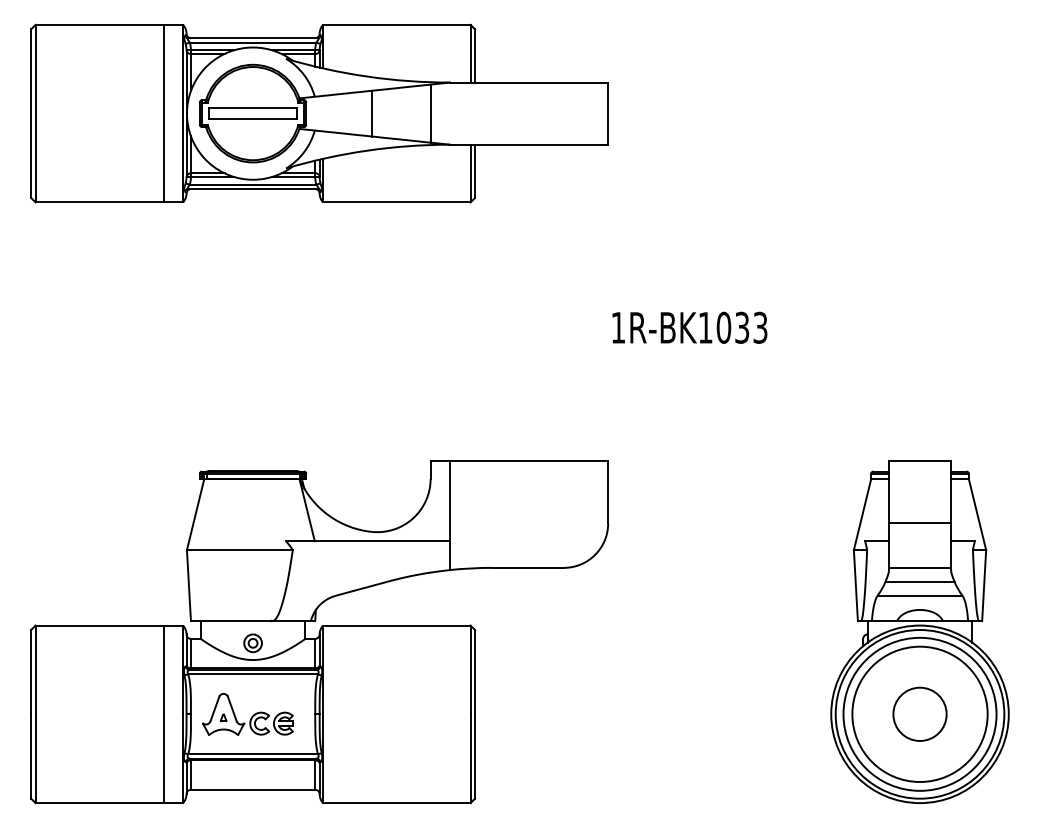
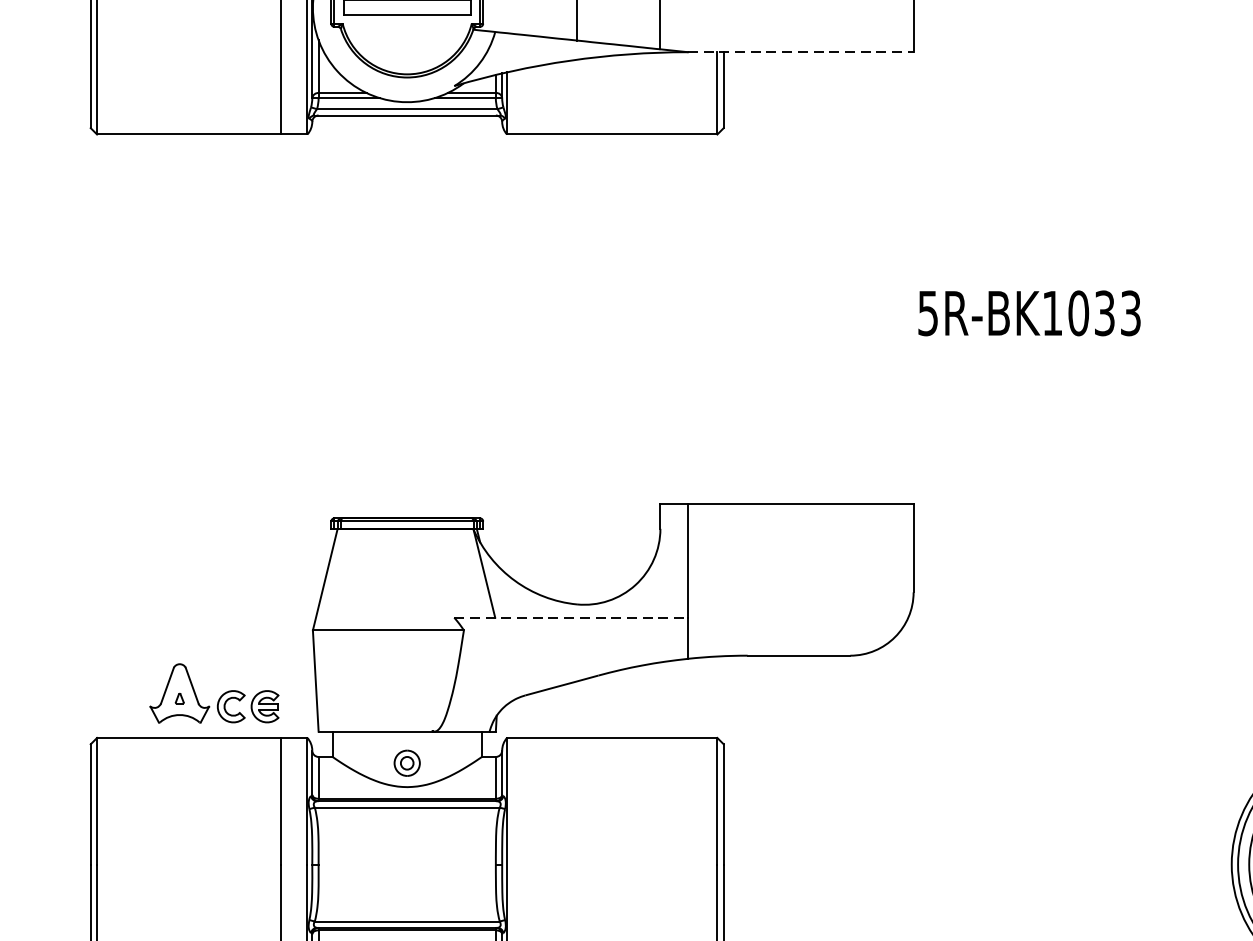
line: (529, 144) -> (801, 51), solid -> dashed
text: (618, 327) -> (928, 312), 1R-BK1033 -> 5R-BK1033
line: (368, 541) -> (571, 618), solid -> dashed
part: (247, 714) -> (213, 693), moved

